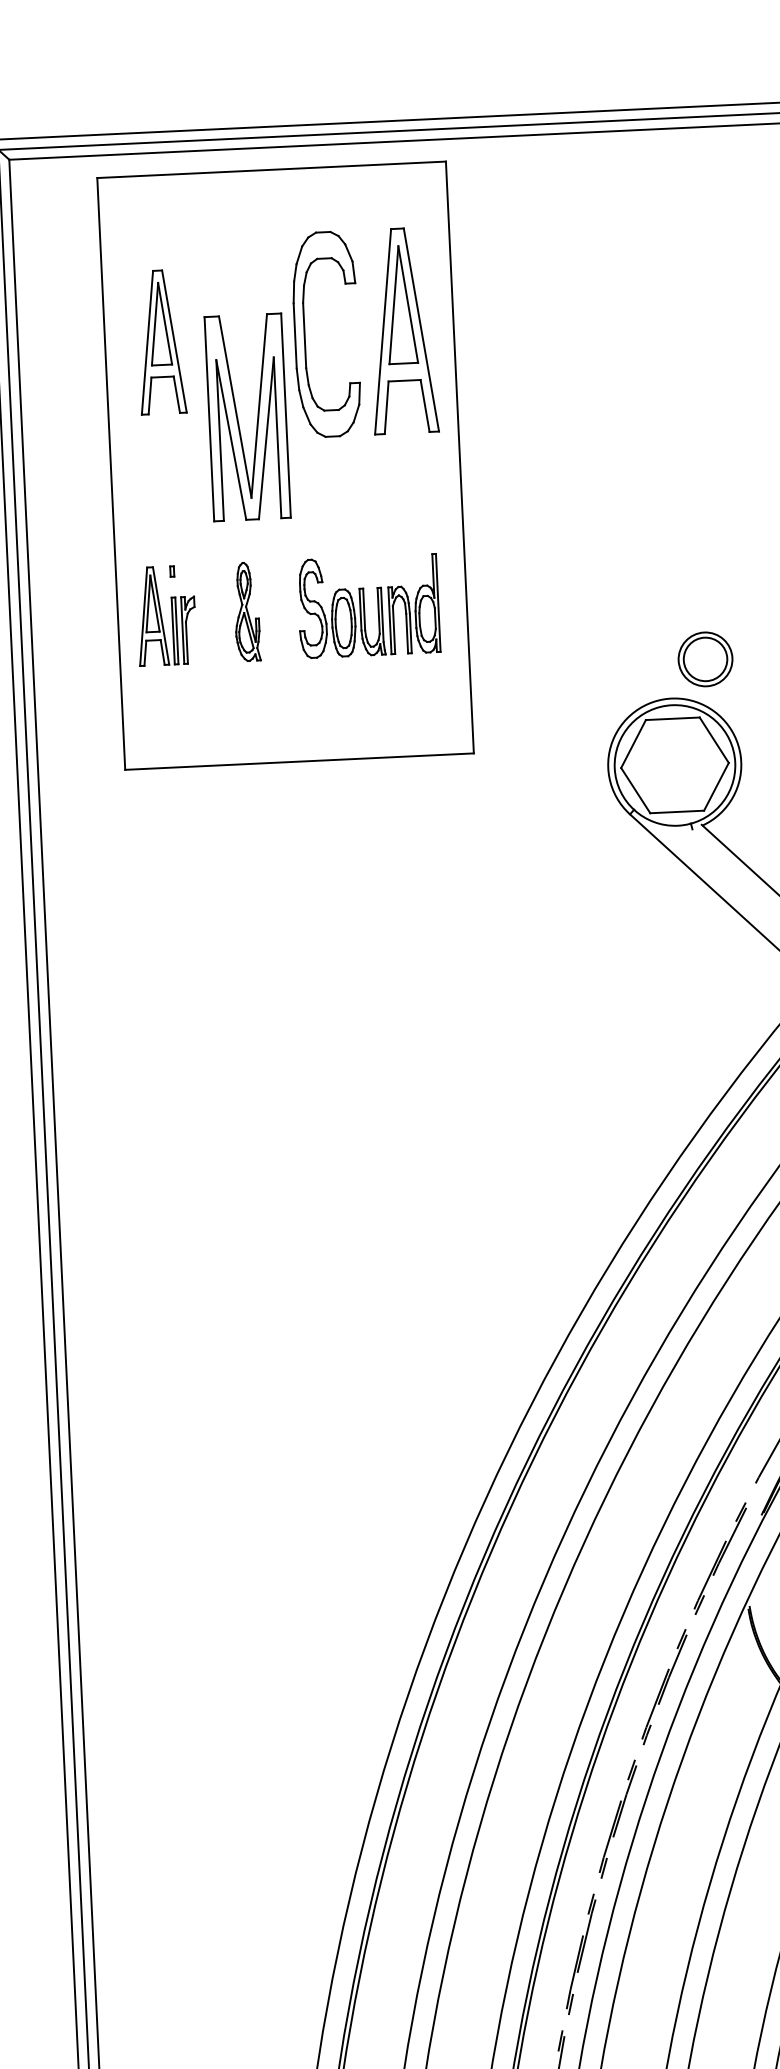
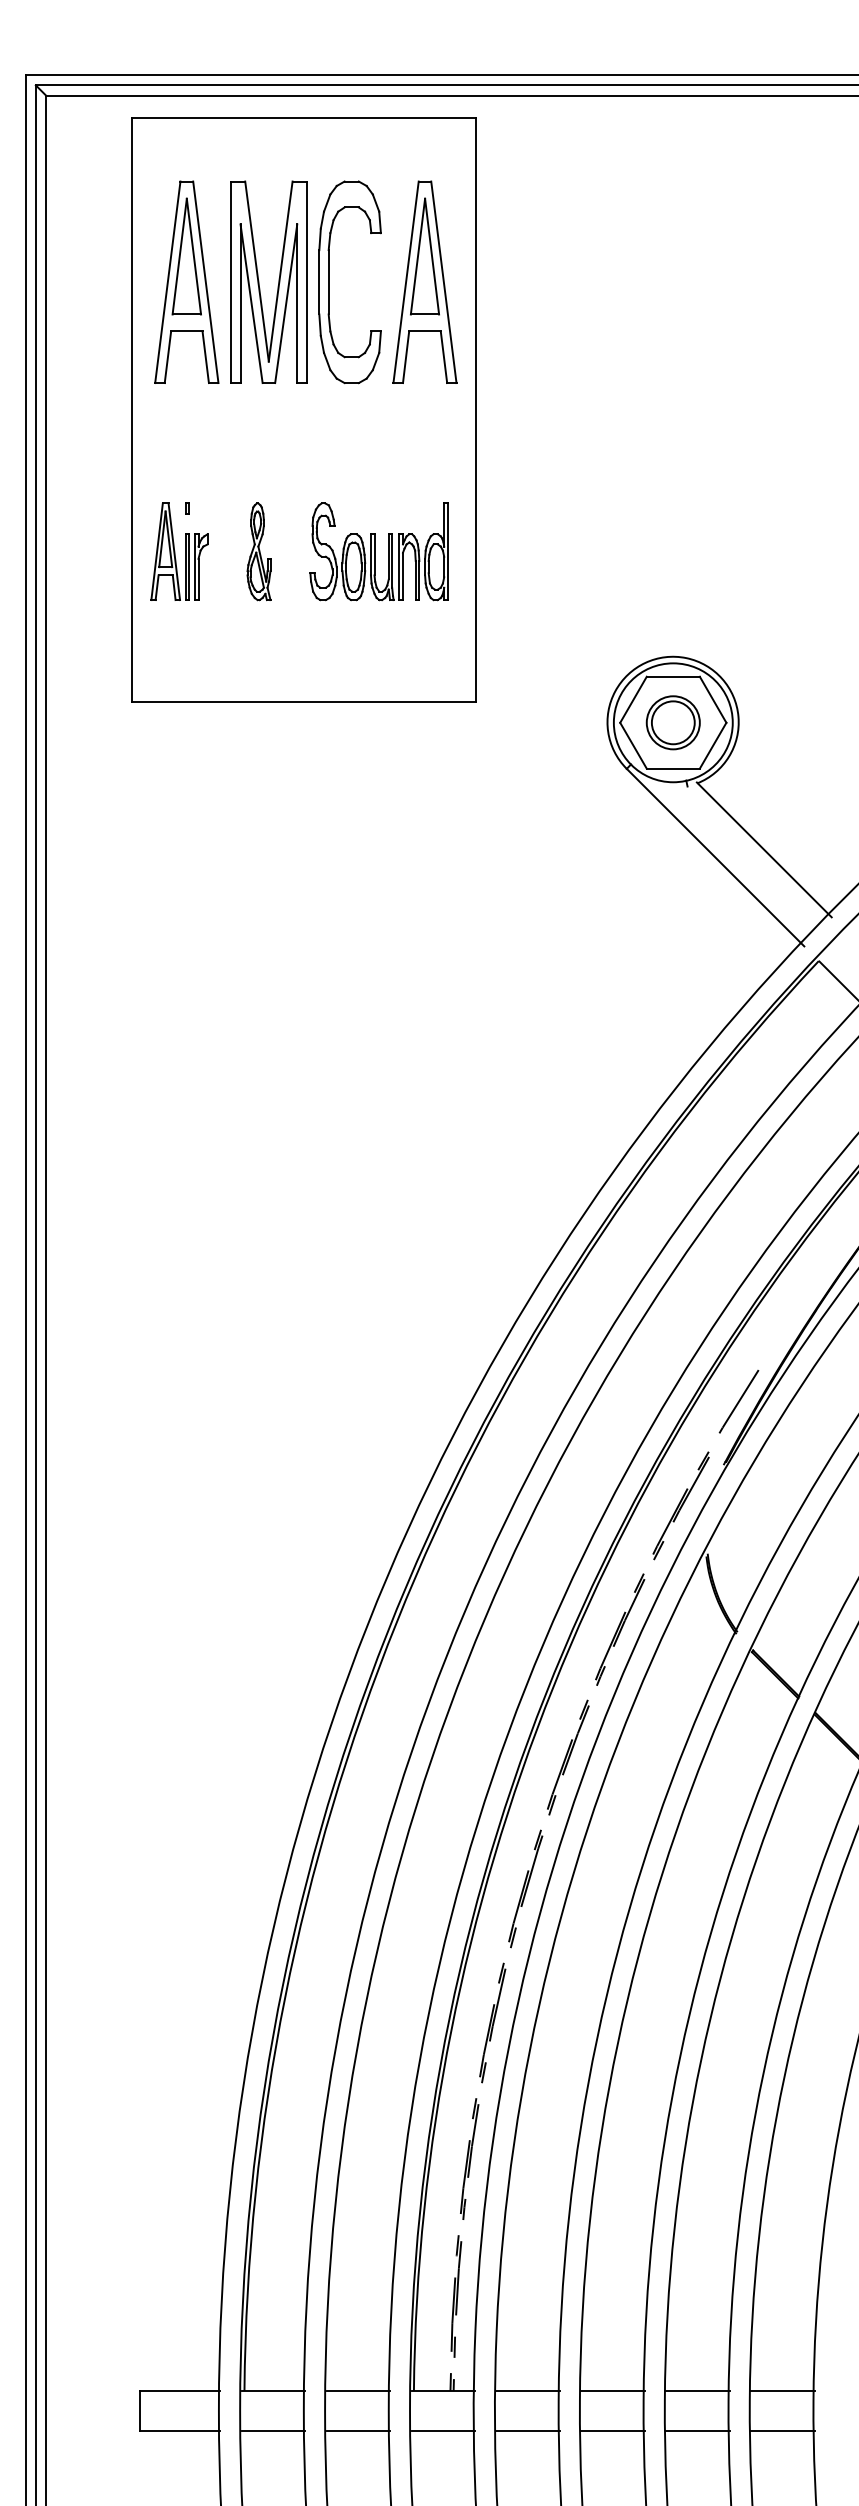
part: (160, 341) -> (186, 281), size x1.43
part: (238, 417) -> (259, 281), moved
part: (704, 659) -> (672, 722), moved

